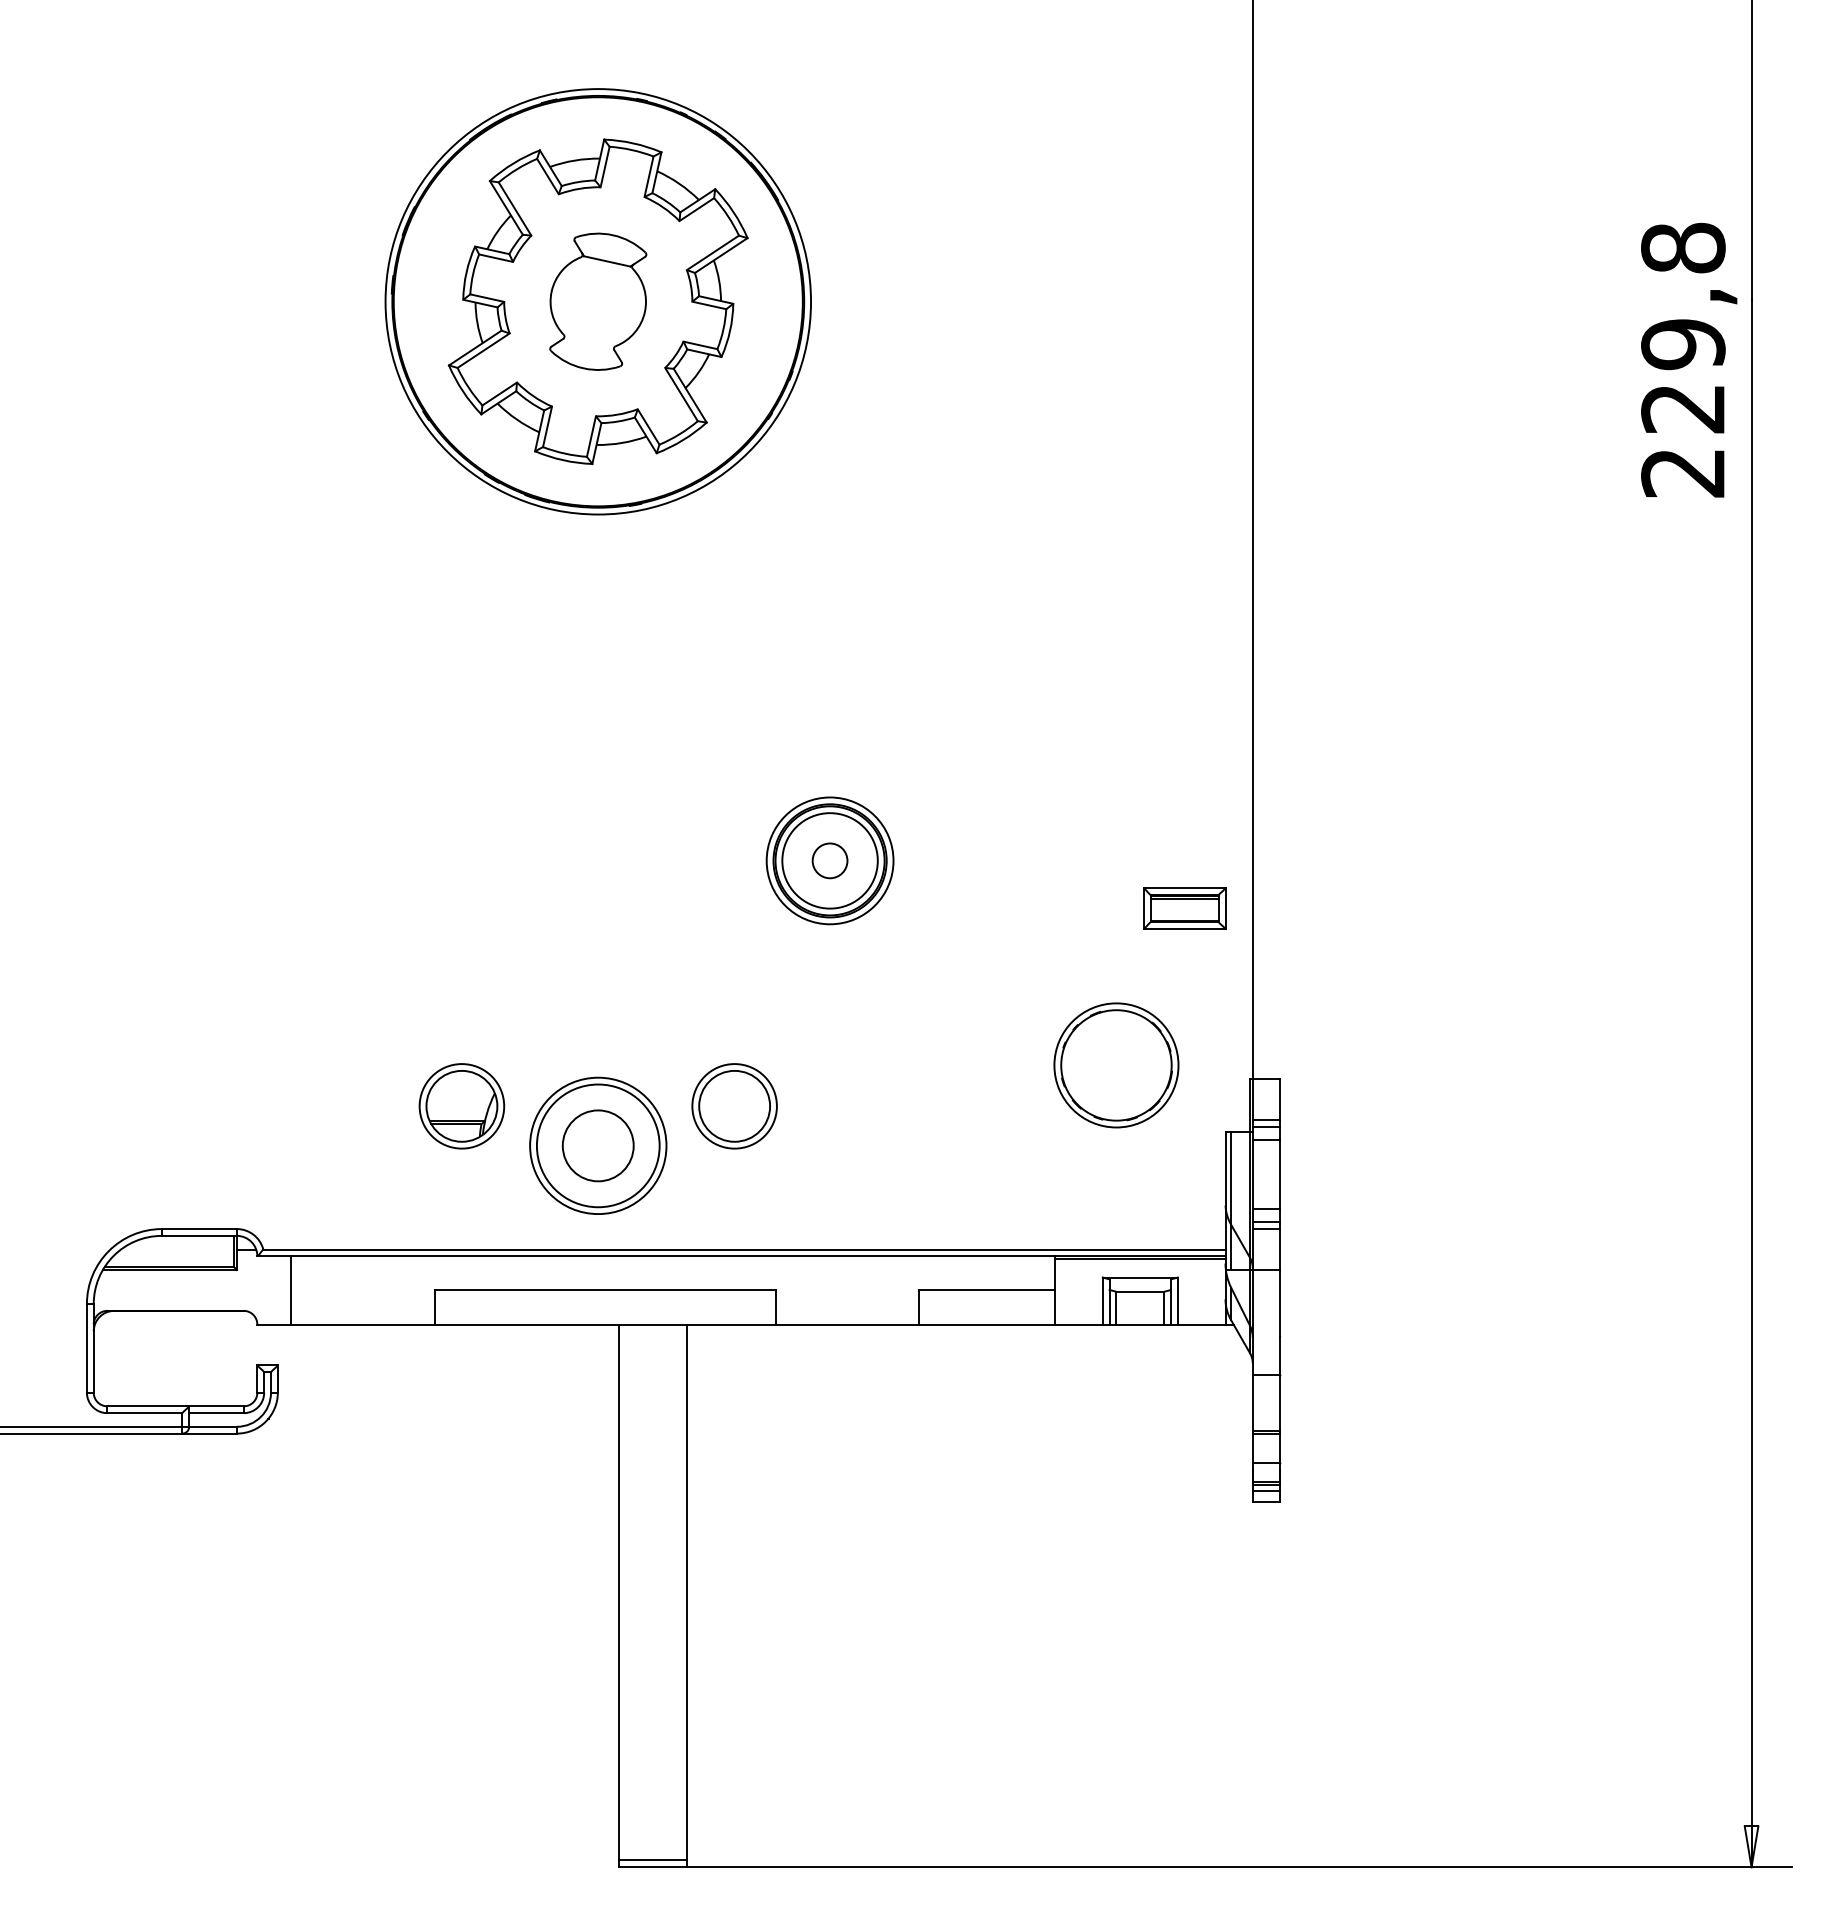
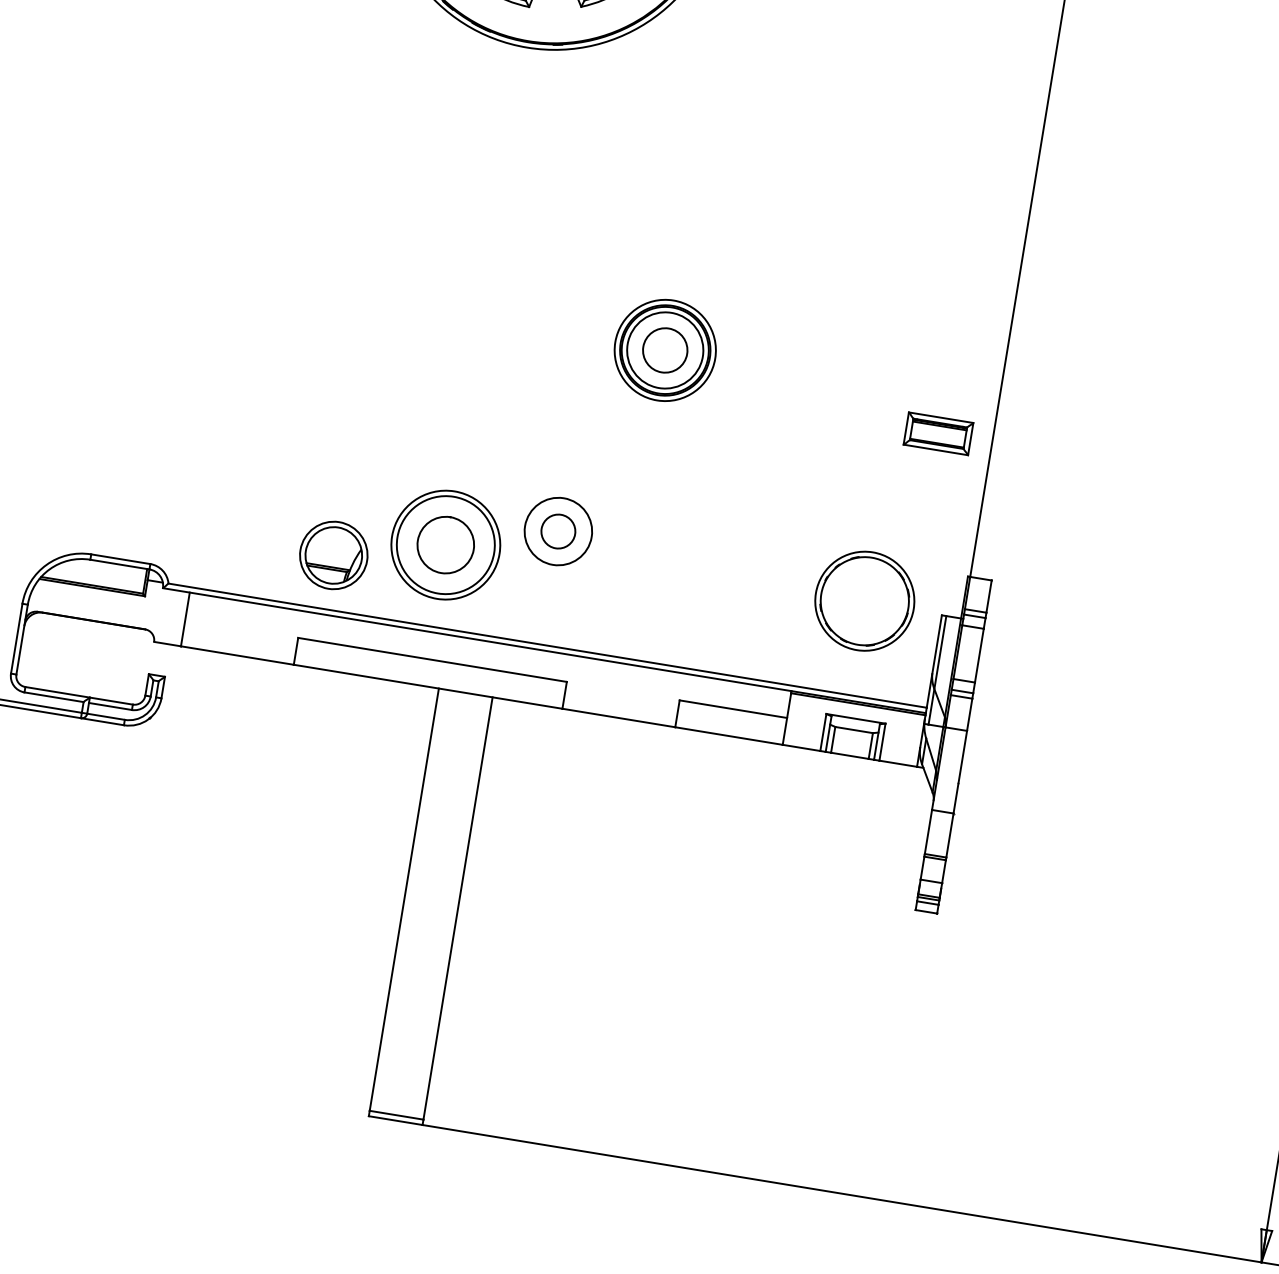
circle: (829, 860) -> (664, 350), size x1.6
part: (1116, 1065) -> (864, 601), moved
circle: (734, 1105) -> (558, 530), size x0.6
part: (461, 1106) -> (333, 555), moved

